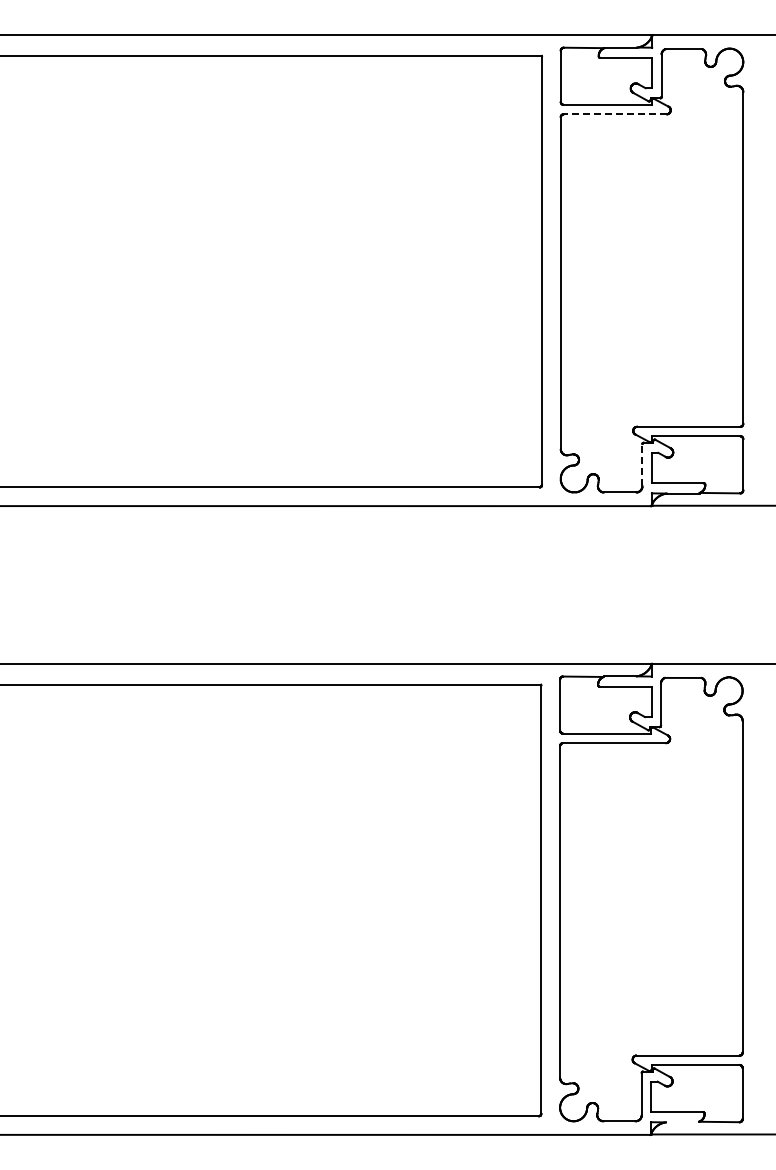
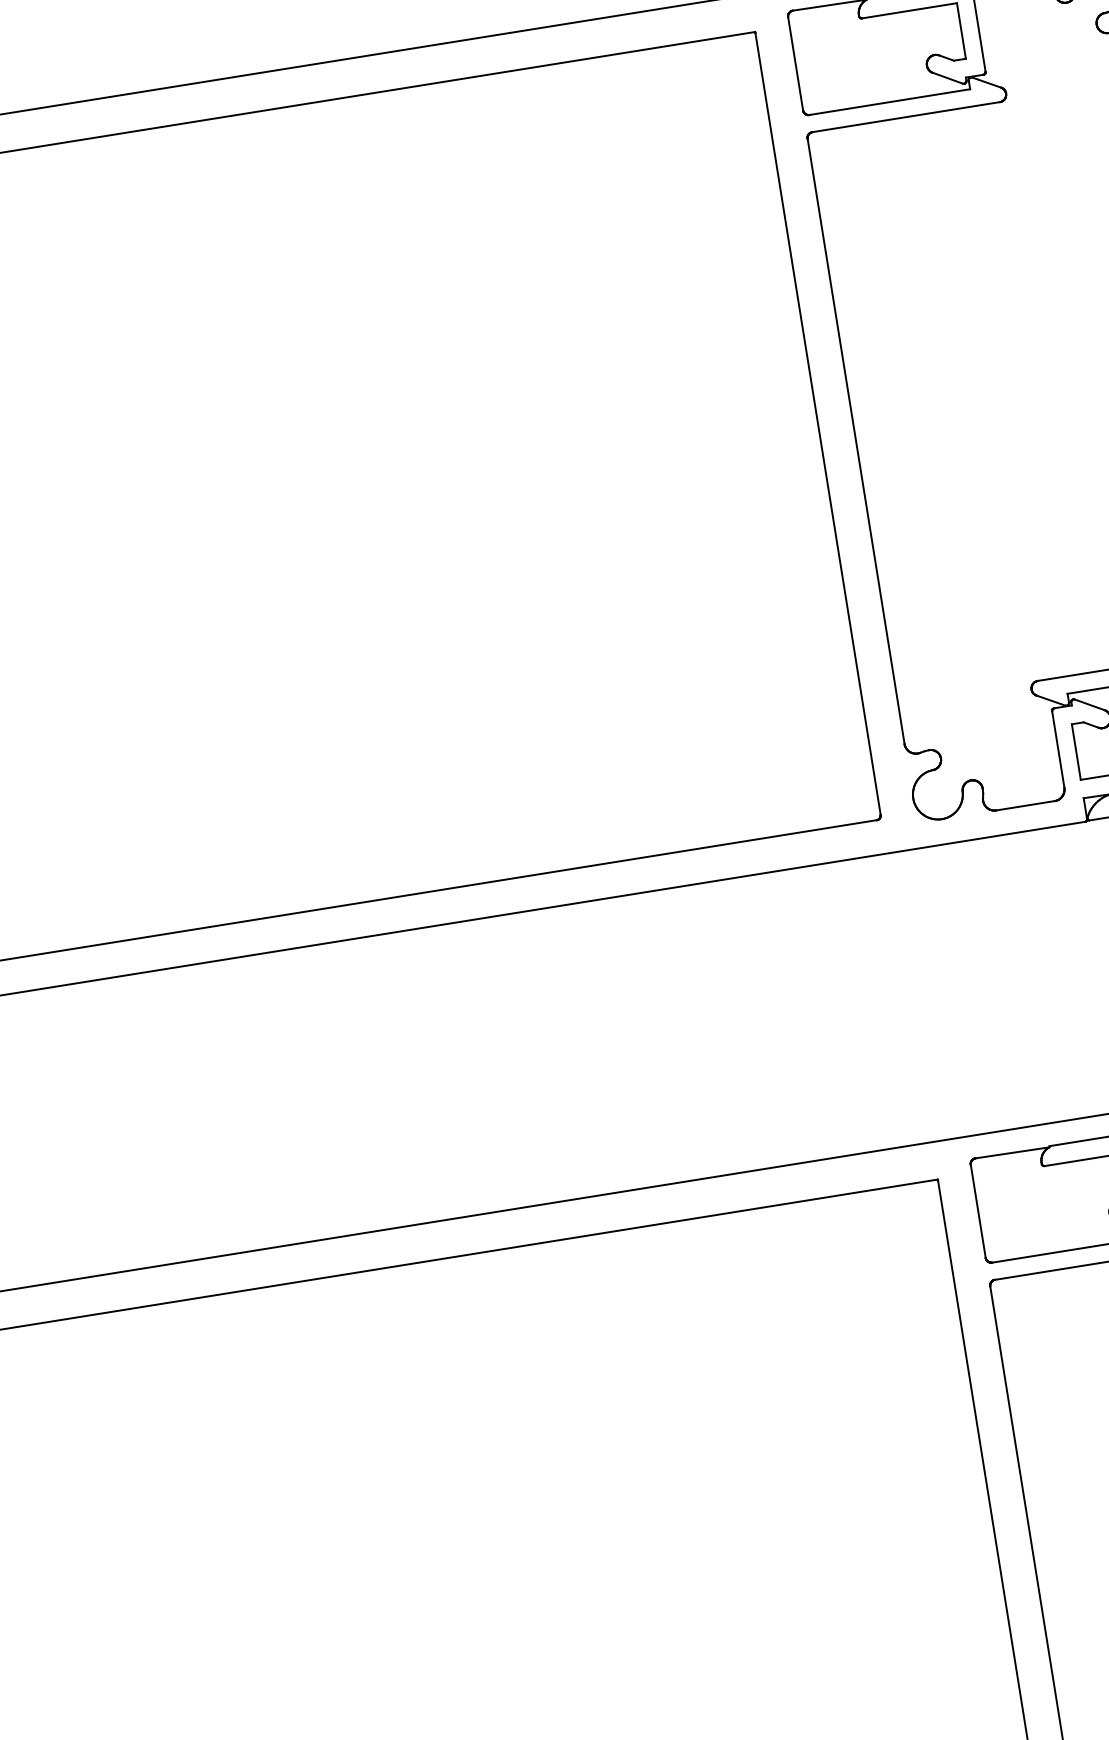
line: (614, 114) -> (904, 117), dashed -> solid
line: (642, 465) -> (1058, 750), dashed -> solid

